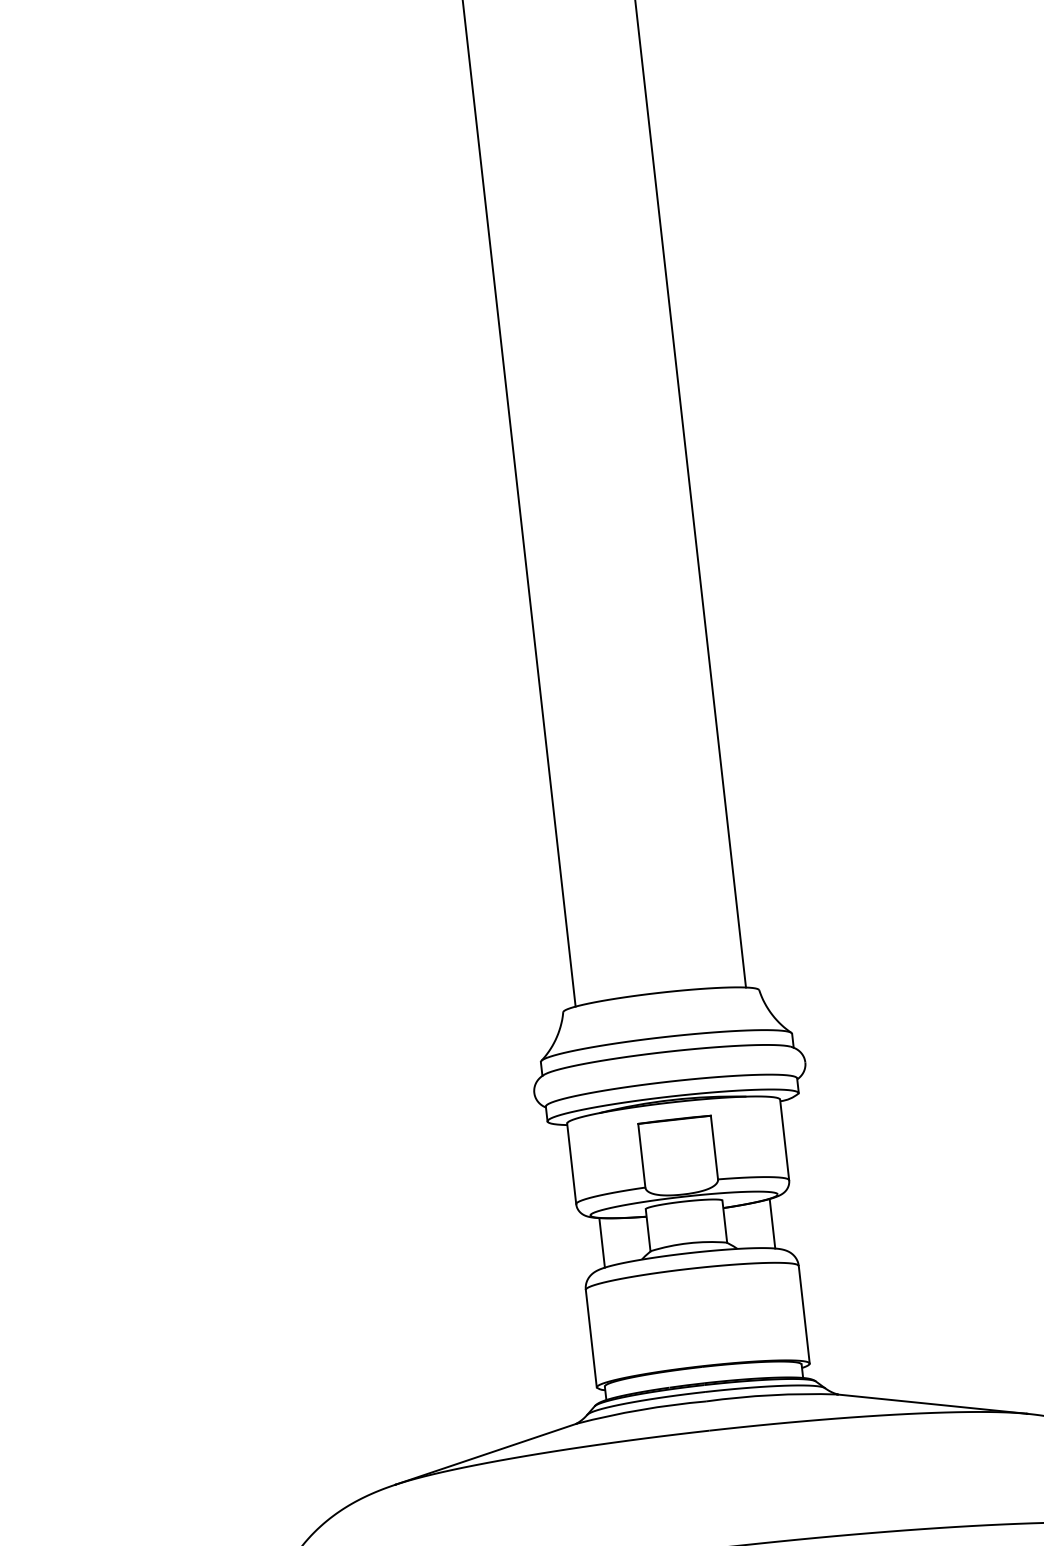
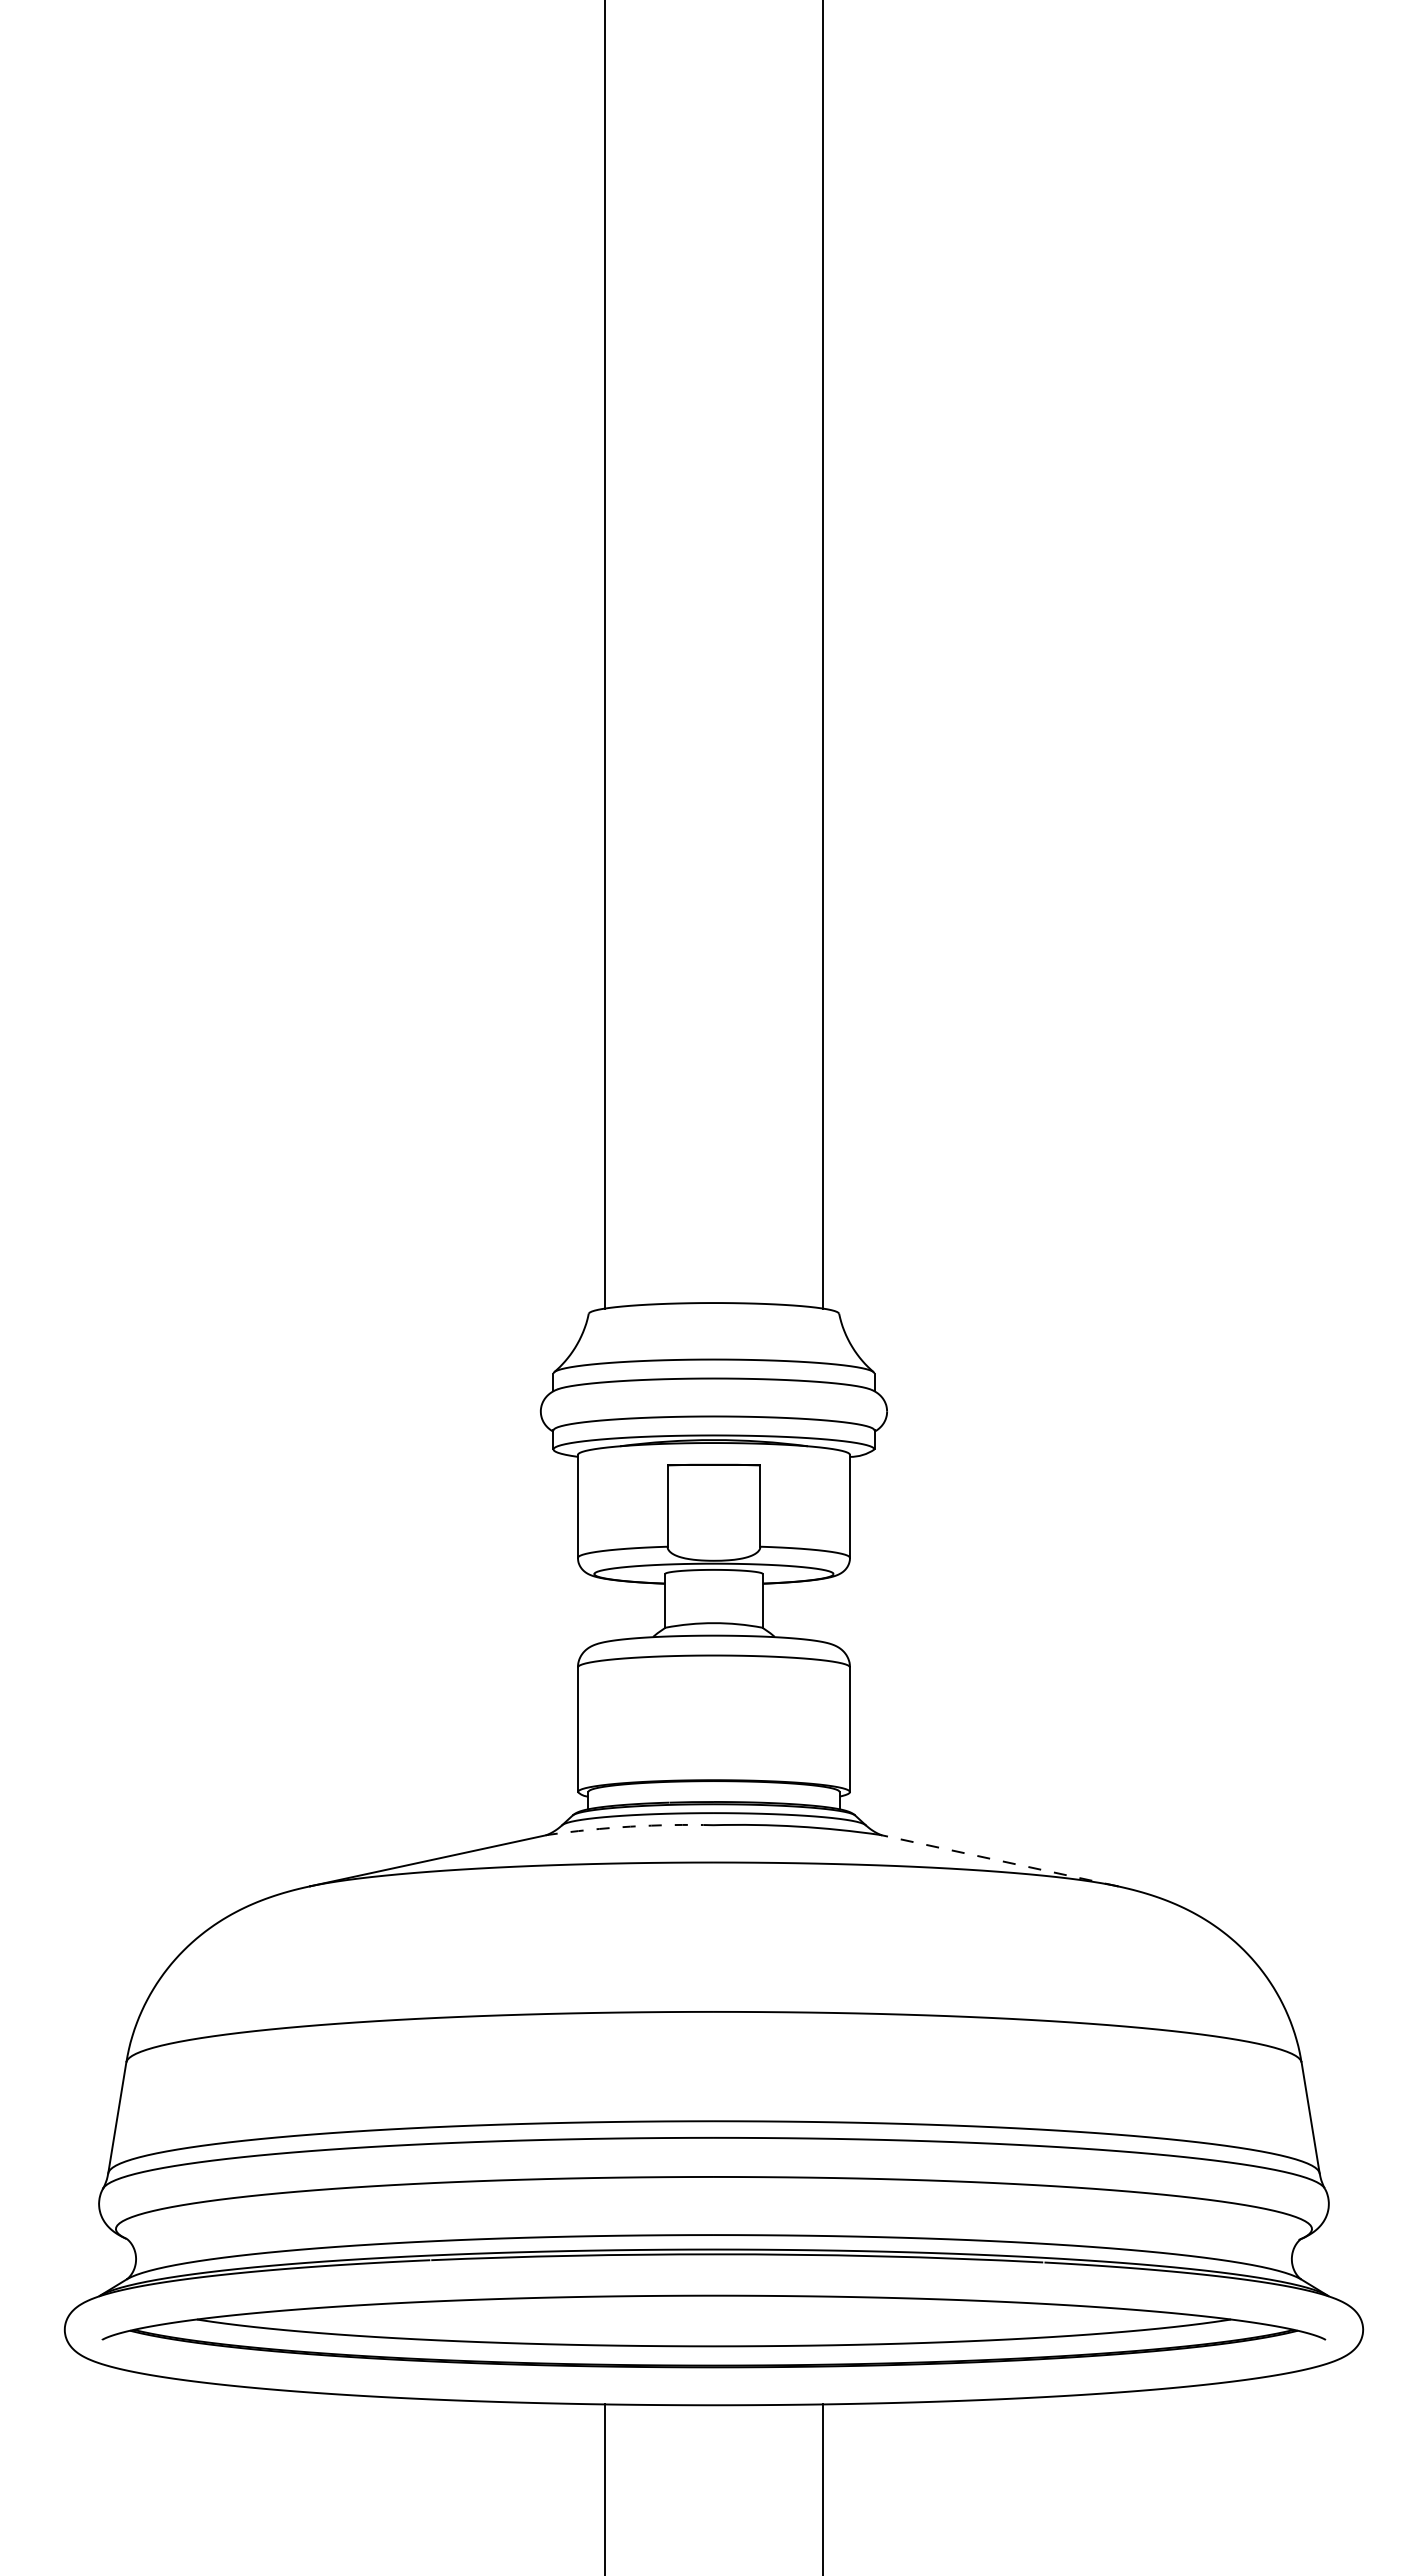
line: (772, 1223) -> (822, 1610), removed
line: (602, 1242) -> (605, 1610), removed
line: (931, 1404) -> (998, 1860), solid -> dashed
arc: (640, 1409) -> (630, 1826), solid -> dashed

